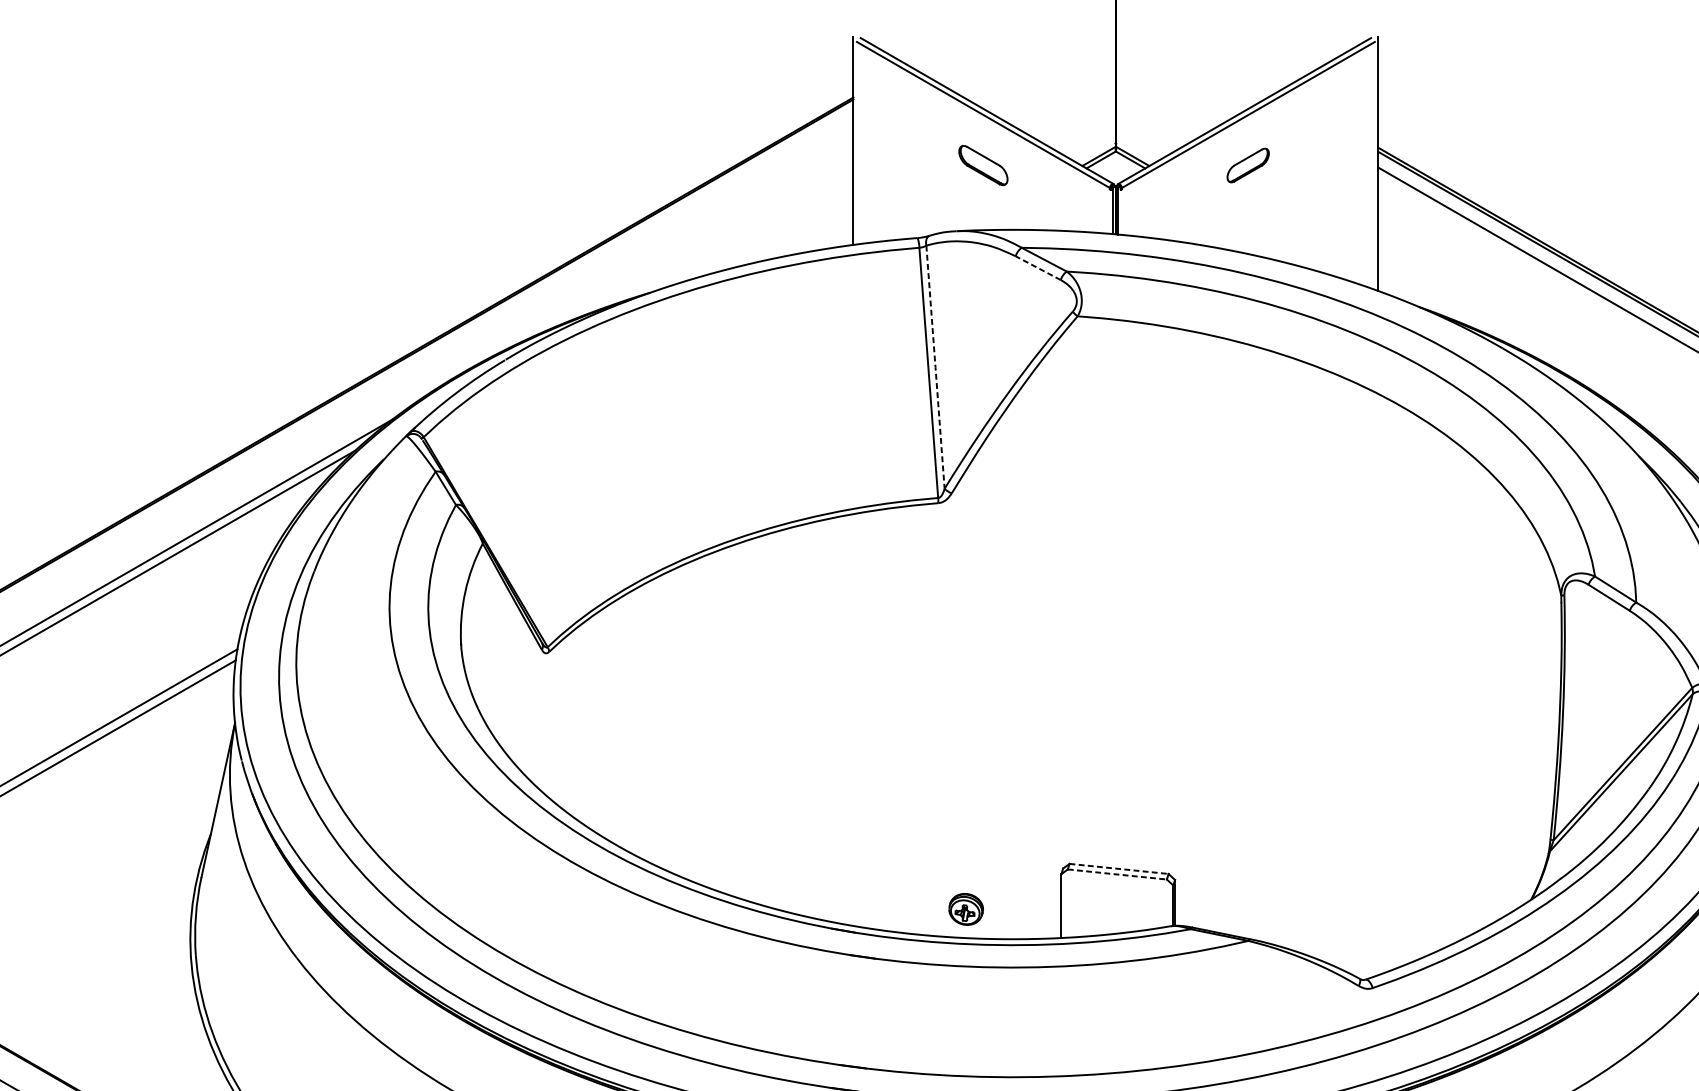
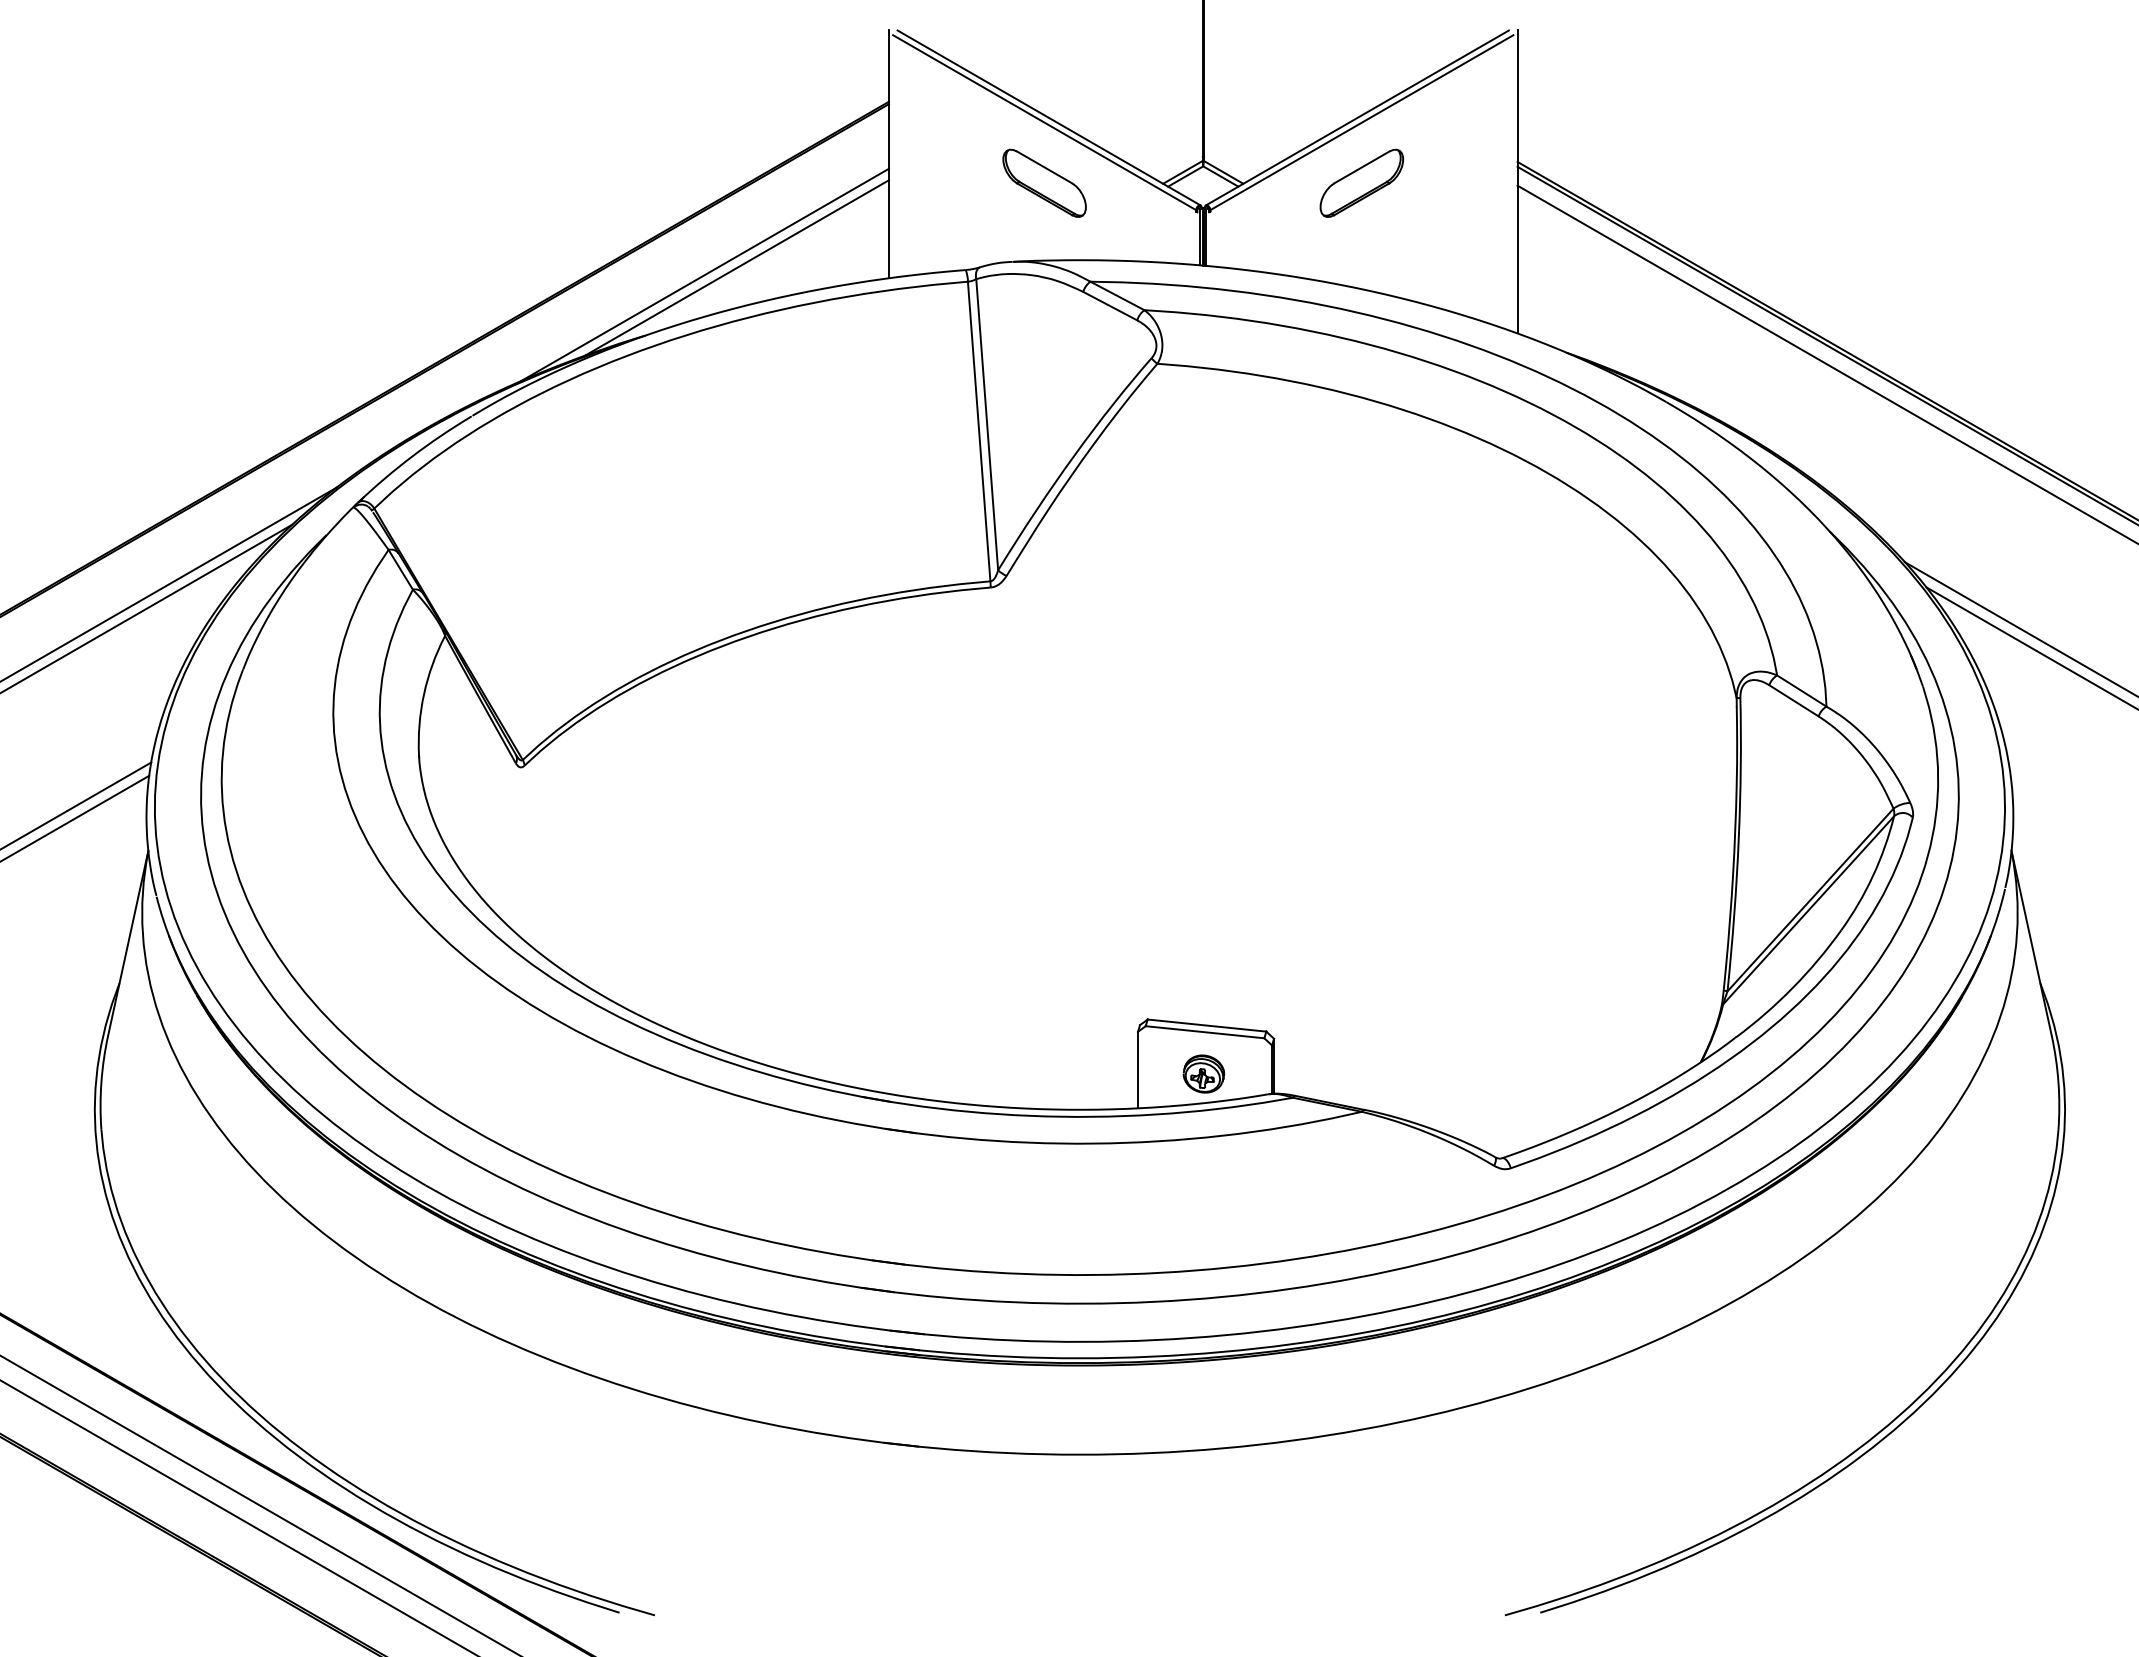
part: (983, 164) -> (1044, 182), size x1.43
part: (1248, 164) -> (1361, 182), size x1.67
line: (726, 235) -> (736, 267), added
line: (699, 241) -> (704, 274), added
line: (1038, 268) -> (1110, 306), dashed -> solid
line: (935, 367) -> (987, 424), dashed -> solid
line: (1119, 868) -> (1207, 1025), dashed -> solid
line: (1117, 874) -> (1205, 1032), dashed -> solid
part: (965, 908) -> (1203, 1073), moved

